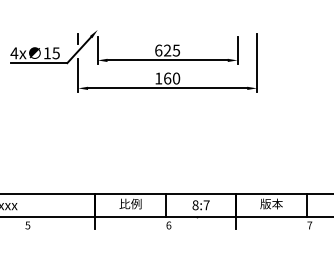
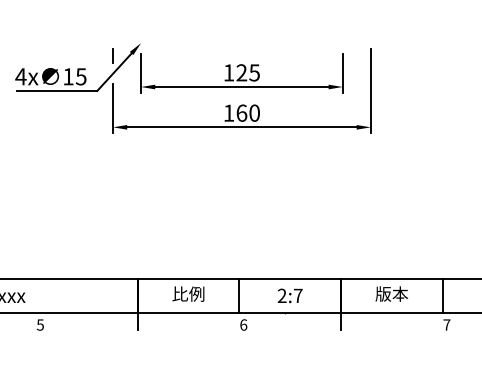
text: (158, 50) -> (228, 72), 625 -> 125
text: (195, 205) -> (282, 296), 8:7 -> 2:7

